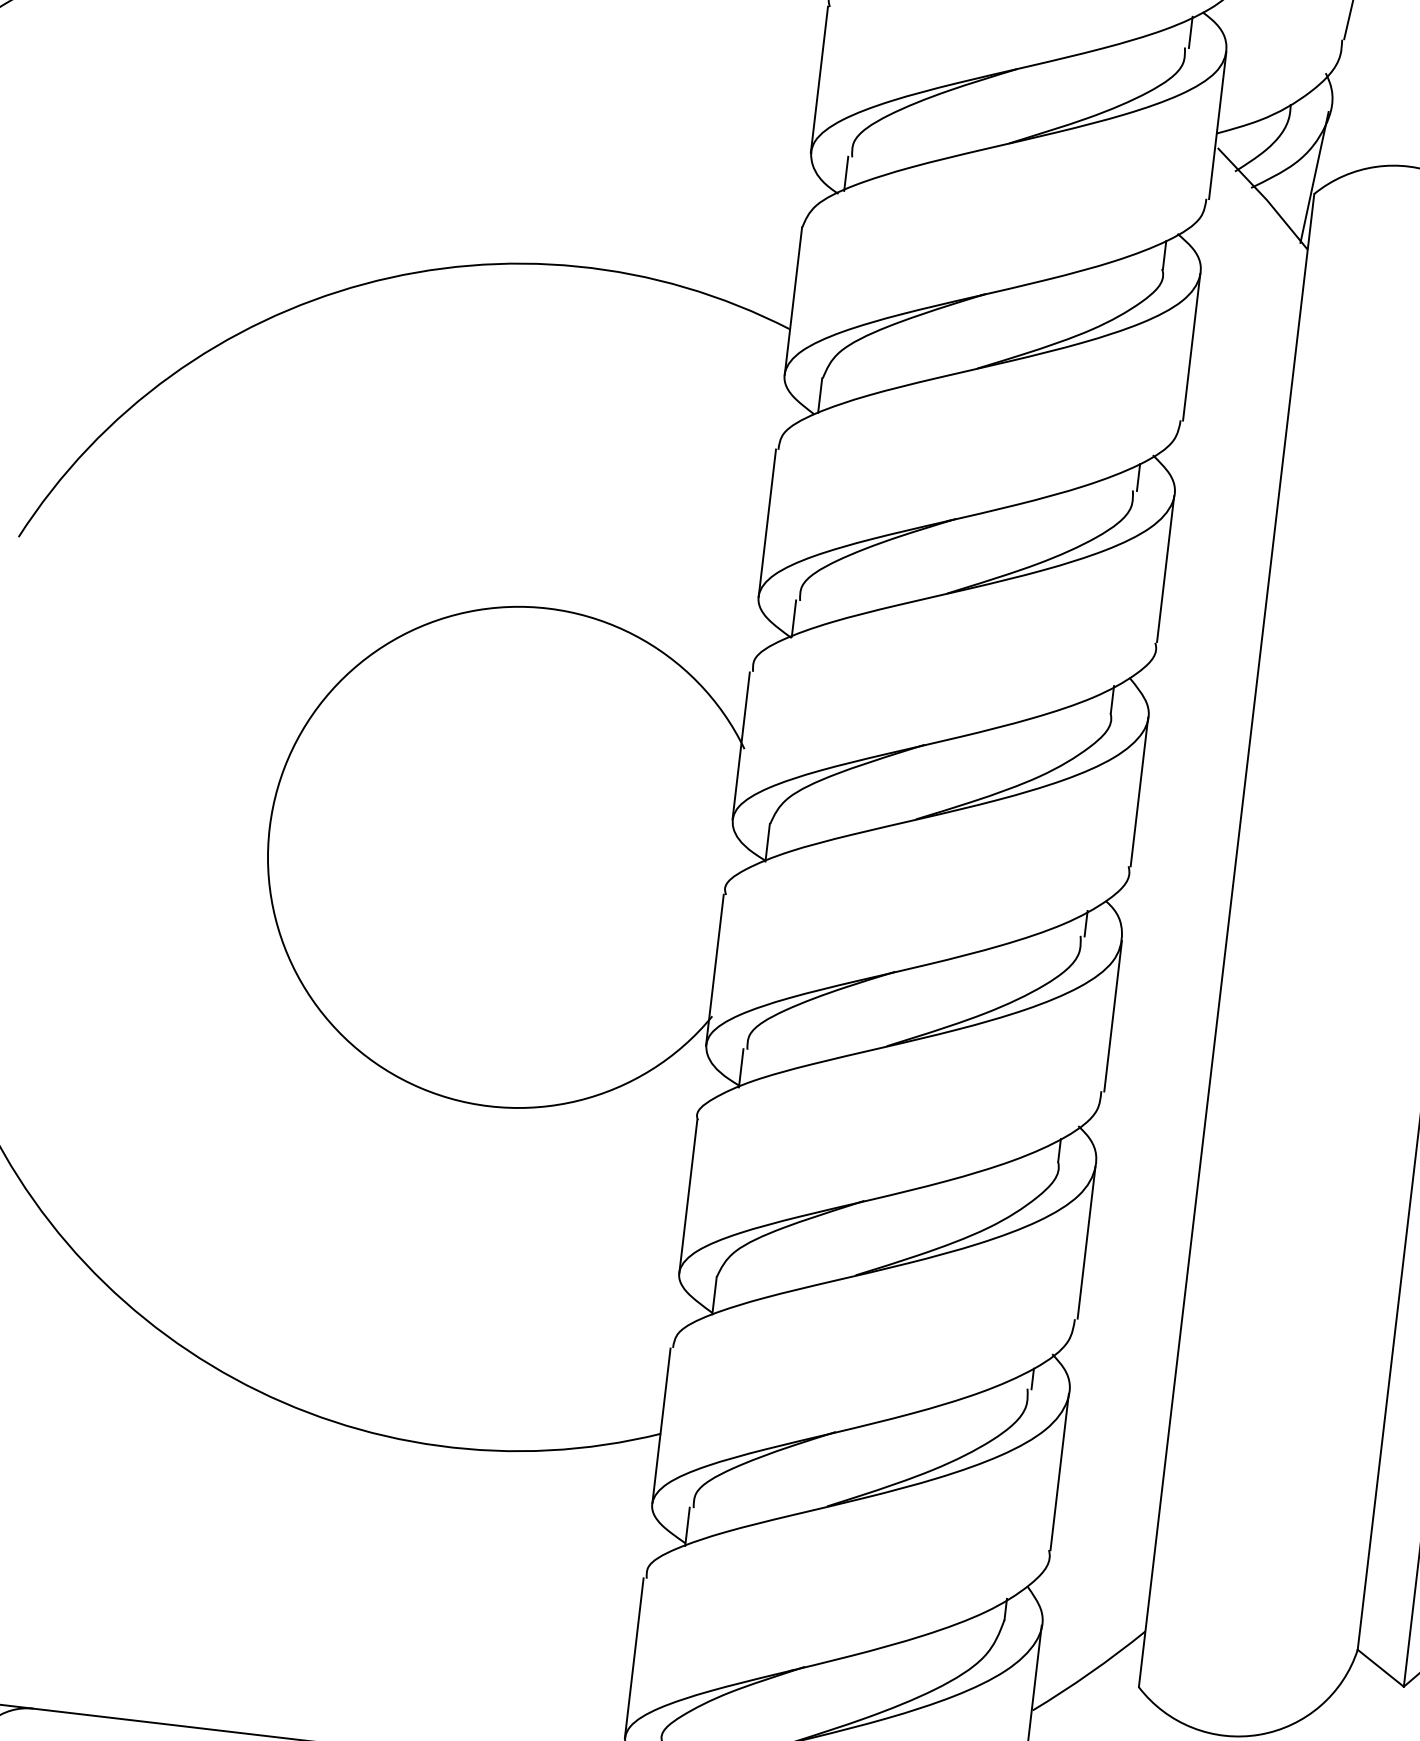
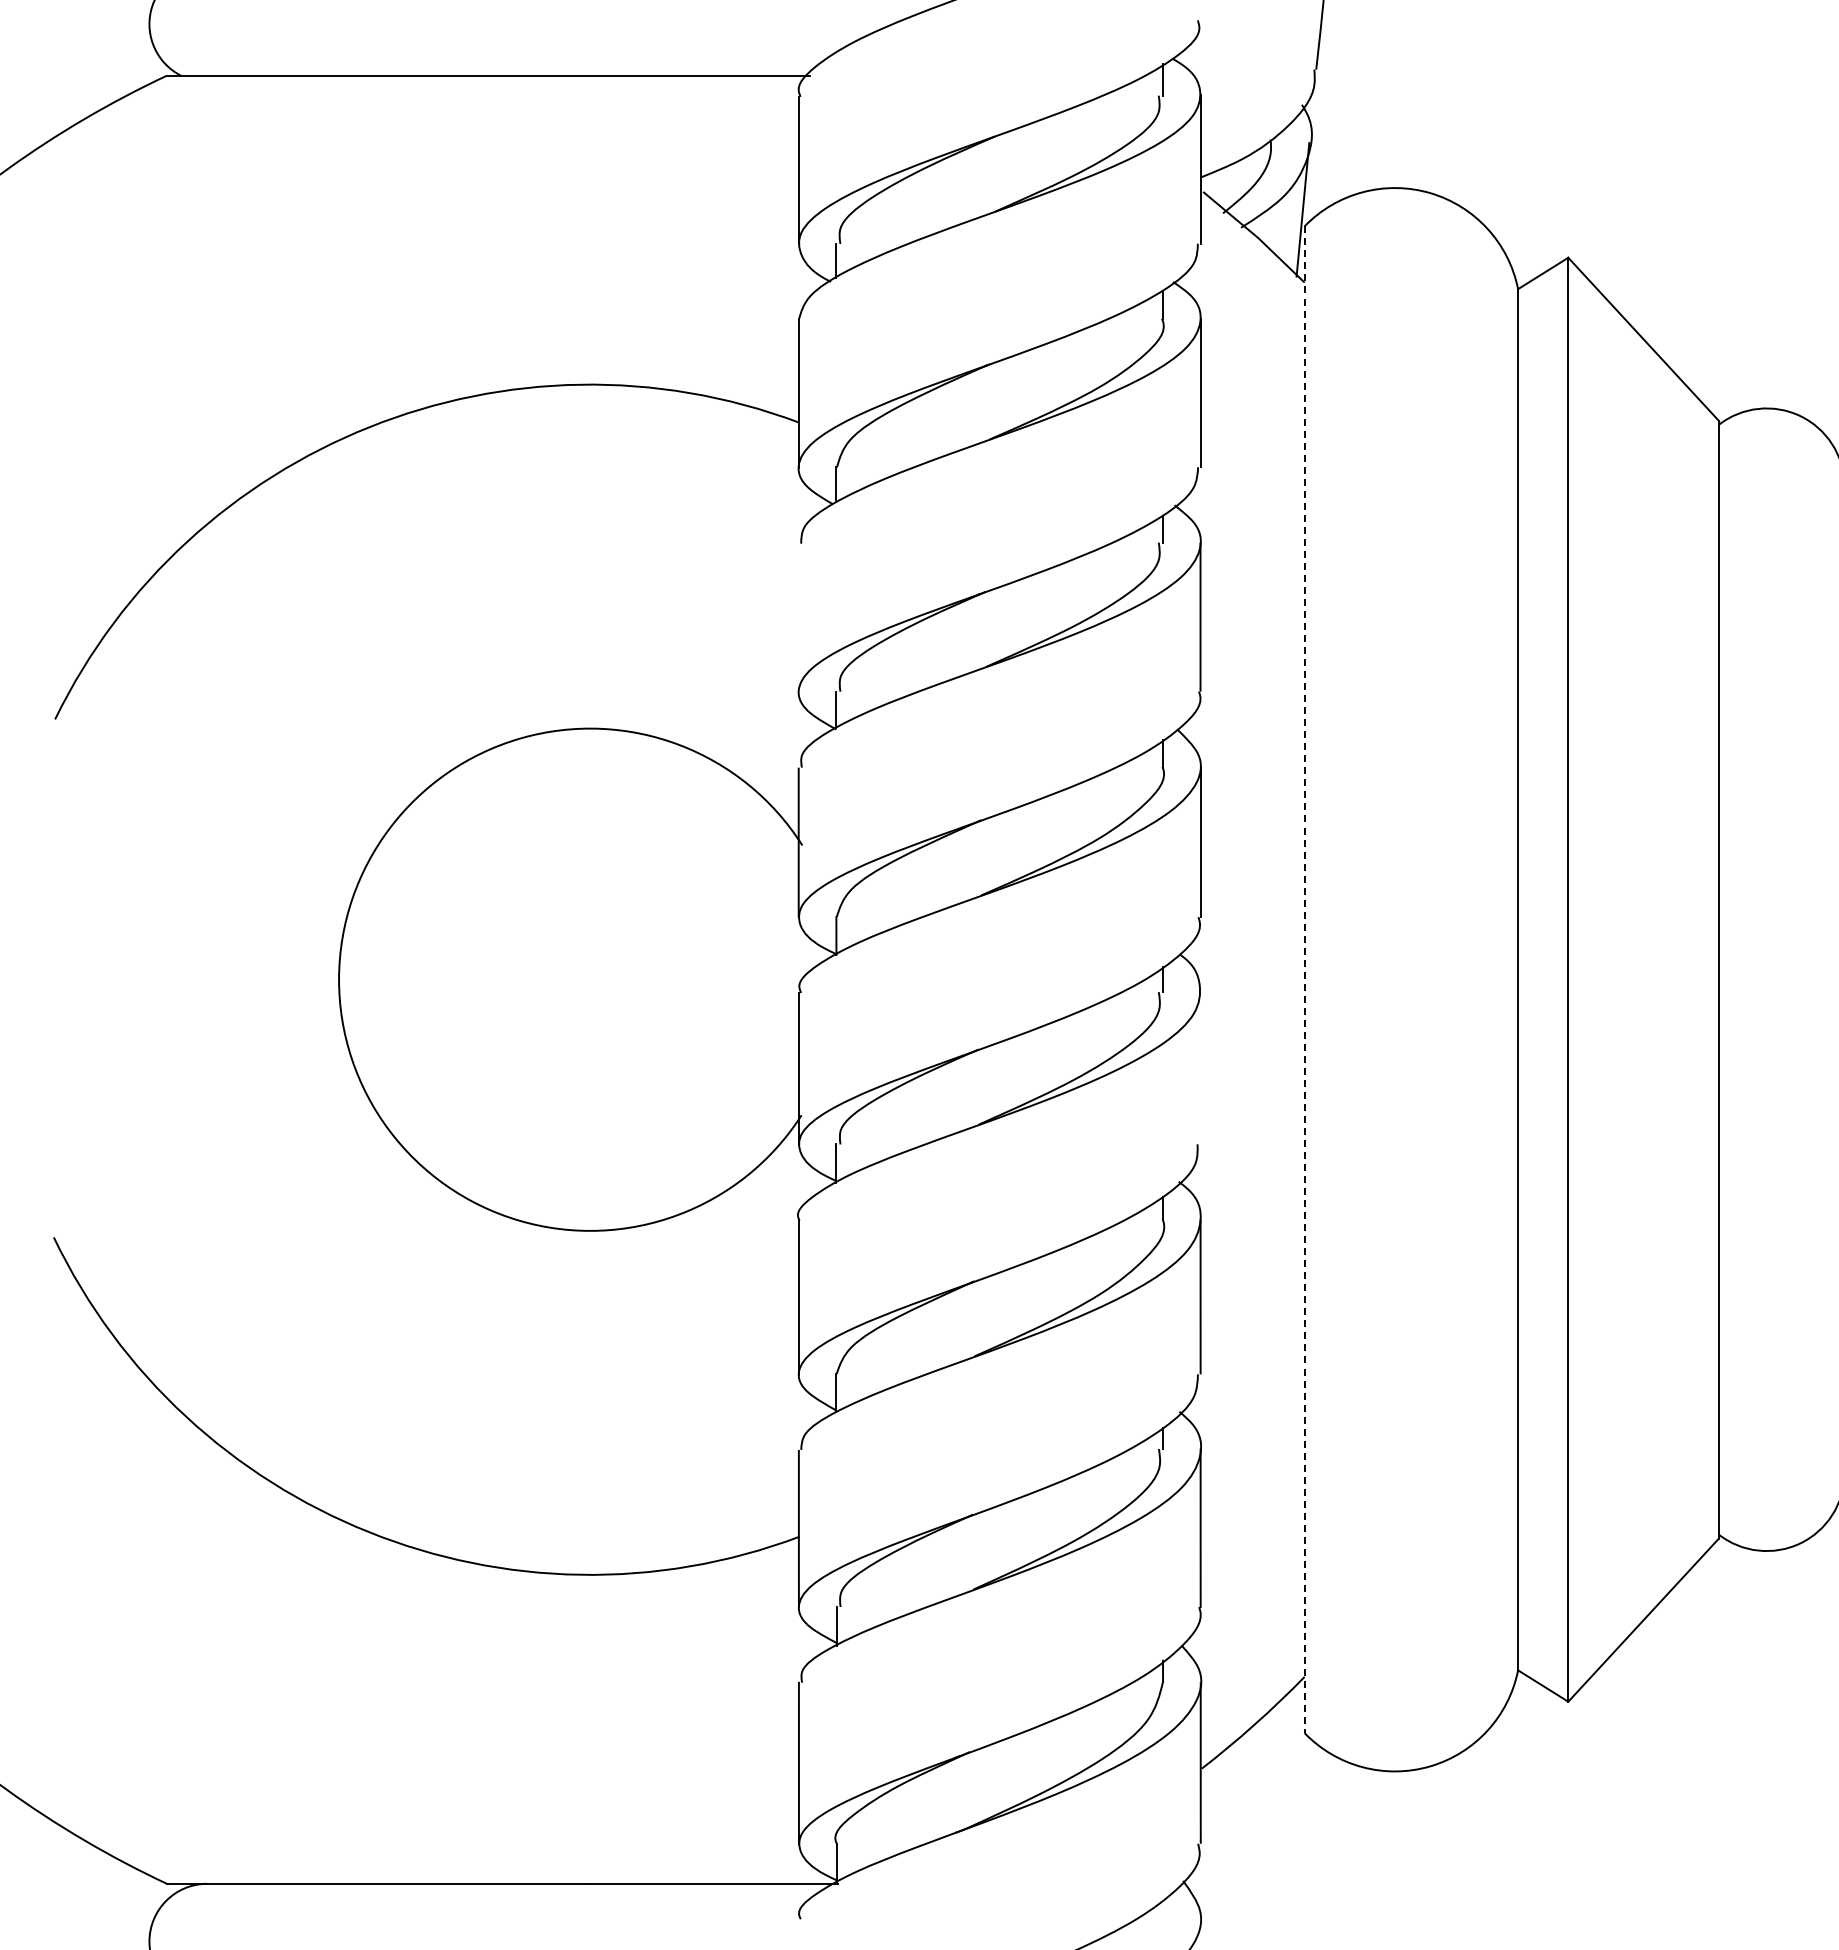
line: (767, 522) -> (798, 617), removed
line: (1226, 941) -> (1304, 980), solid -> dashed
line: (1113, 1016) -> (1200, 1068), removed

